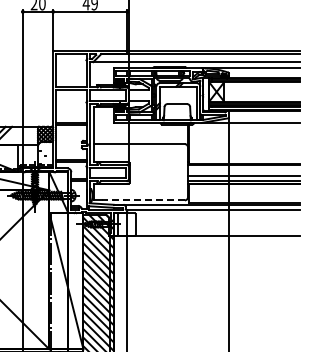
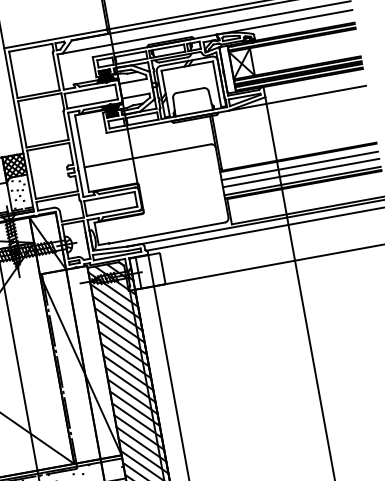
line: (243, 170) -> (298, 166), added
line: (143, 200) -> (167, 233), dashed -> solid

